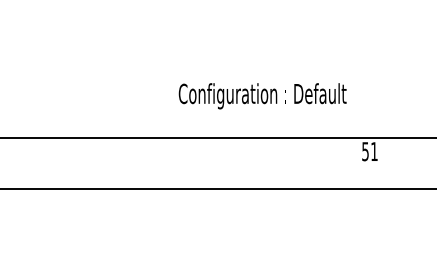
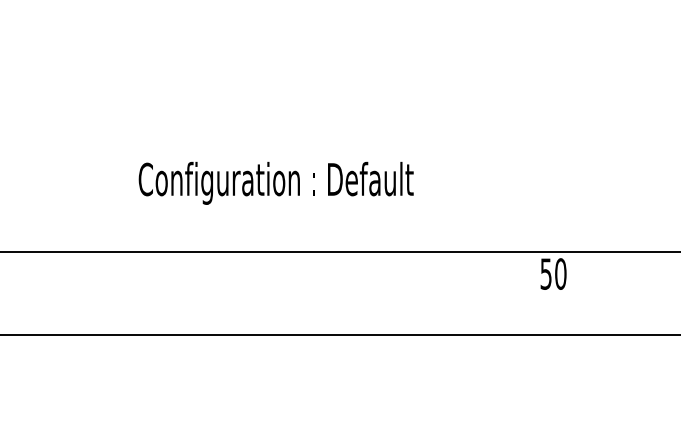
text: (262, 96) -> (275, 183), moved
text: (374, 151) -> (560, 273), 51 -> 50

